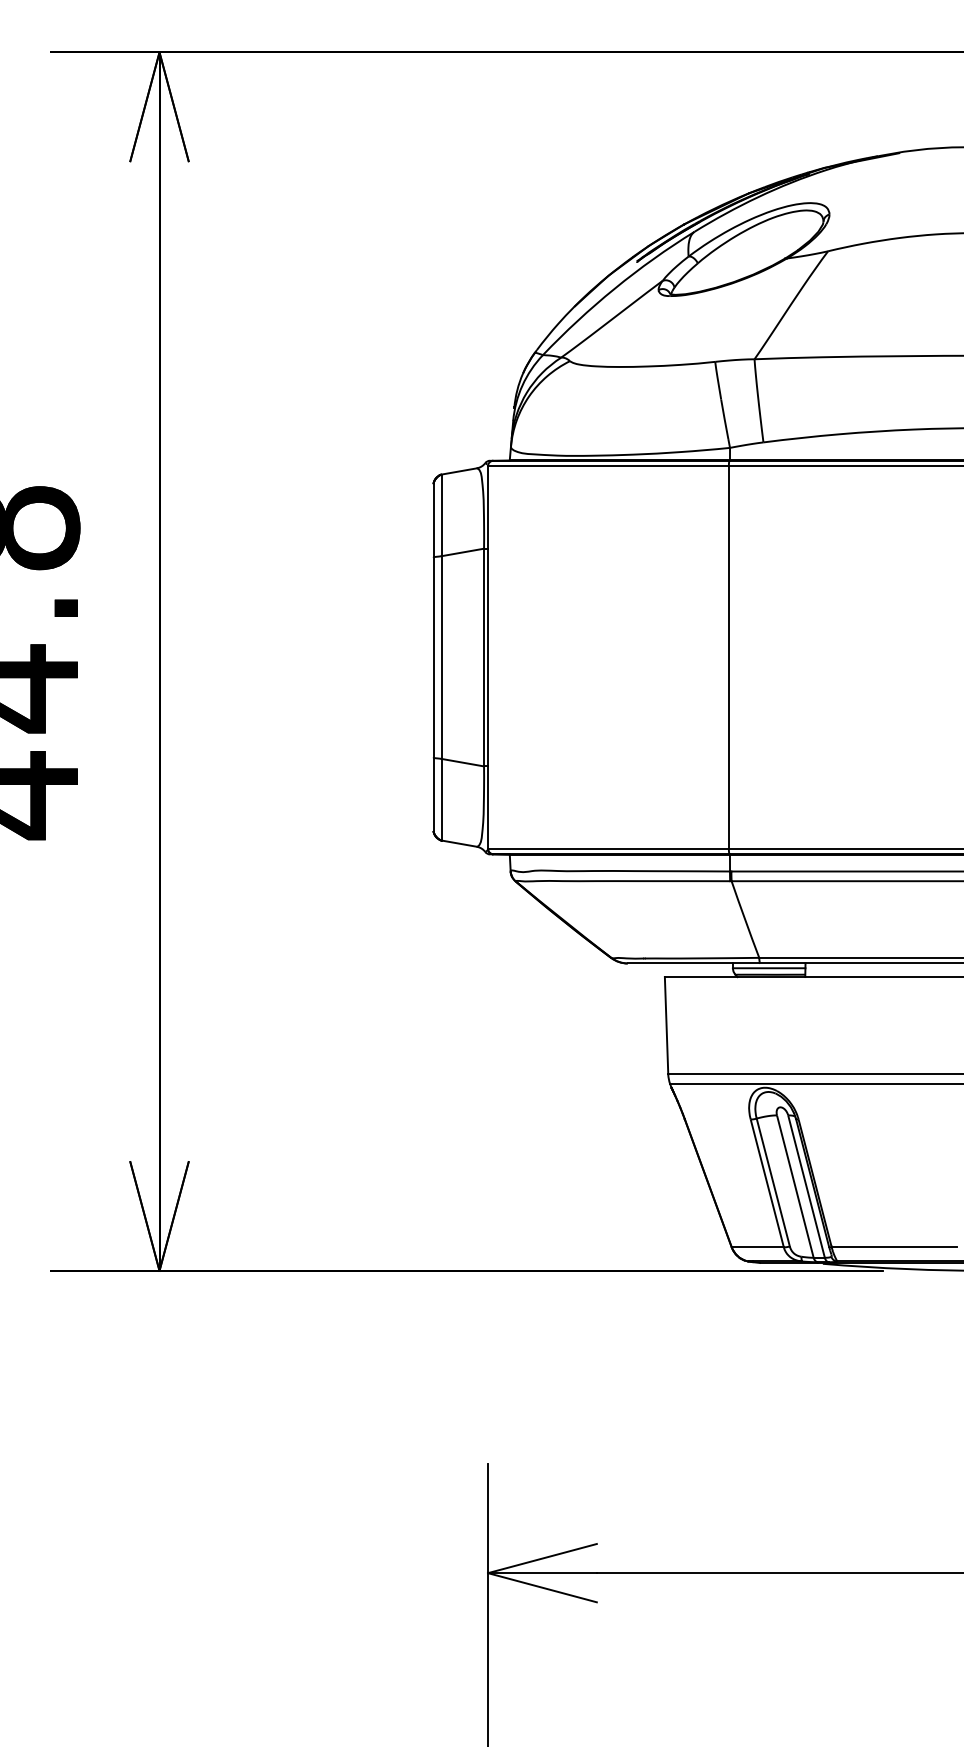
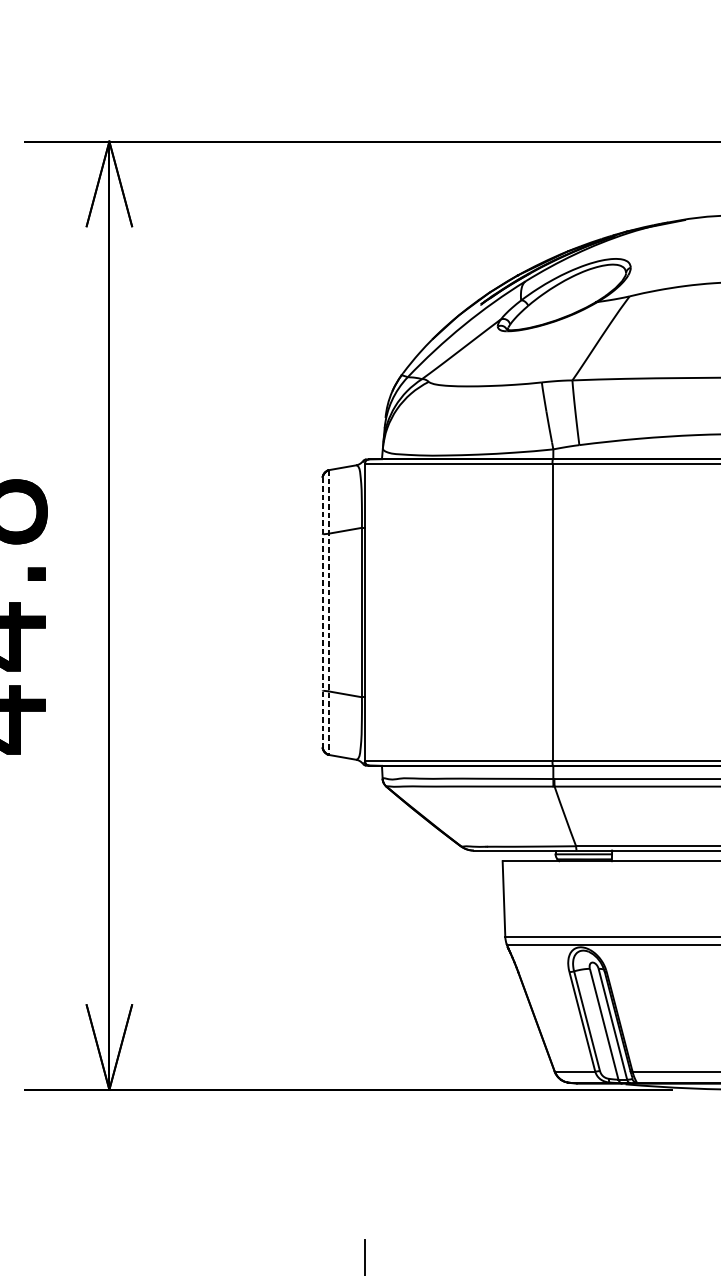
line: (433, 658) -> (322, 613), solid -> dashed
line: (441, 658) -> (328, 613), solid -> dashed

